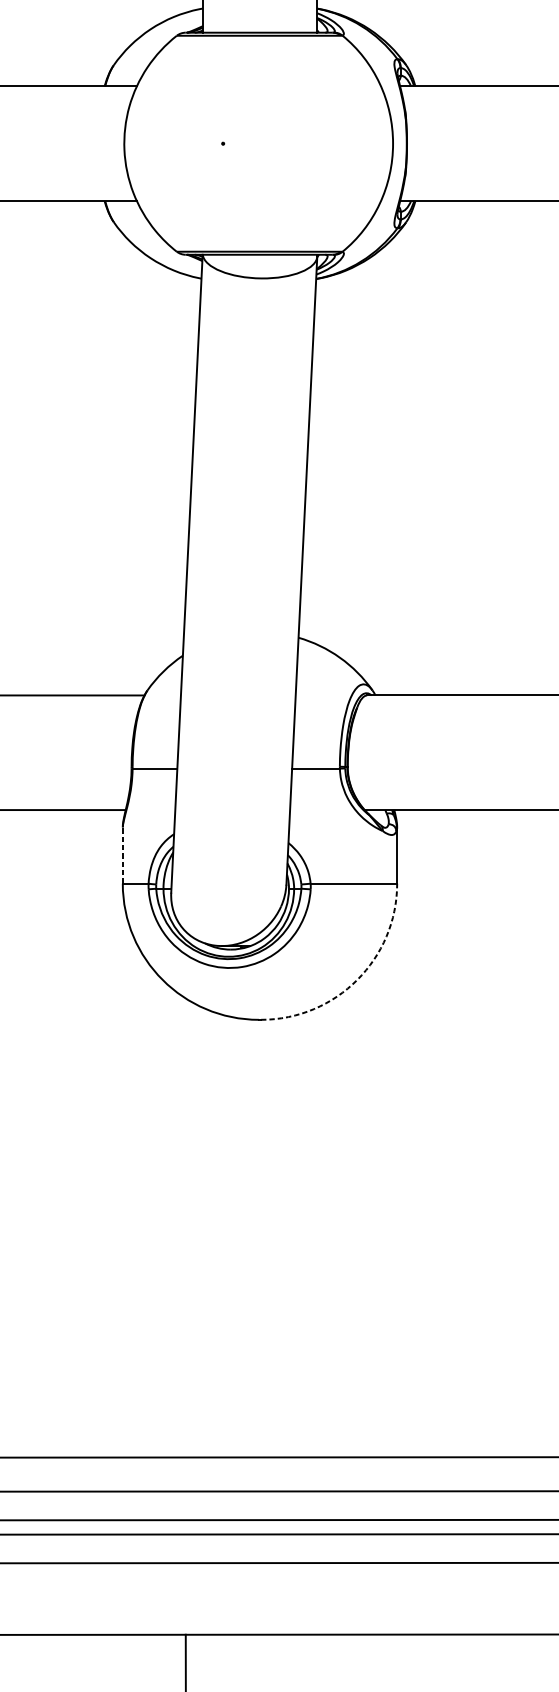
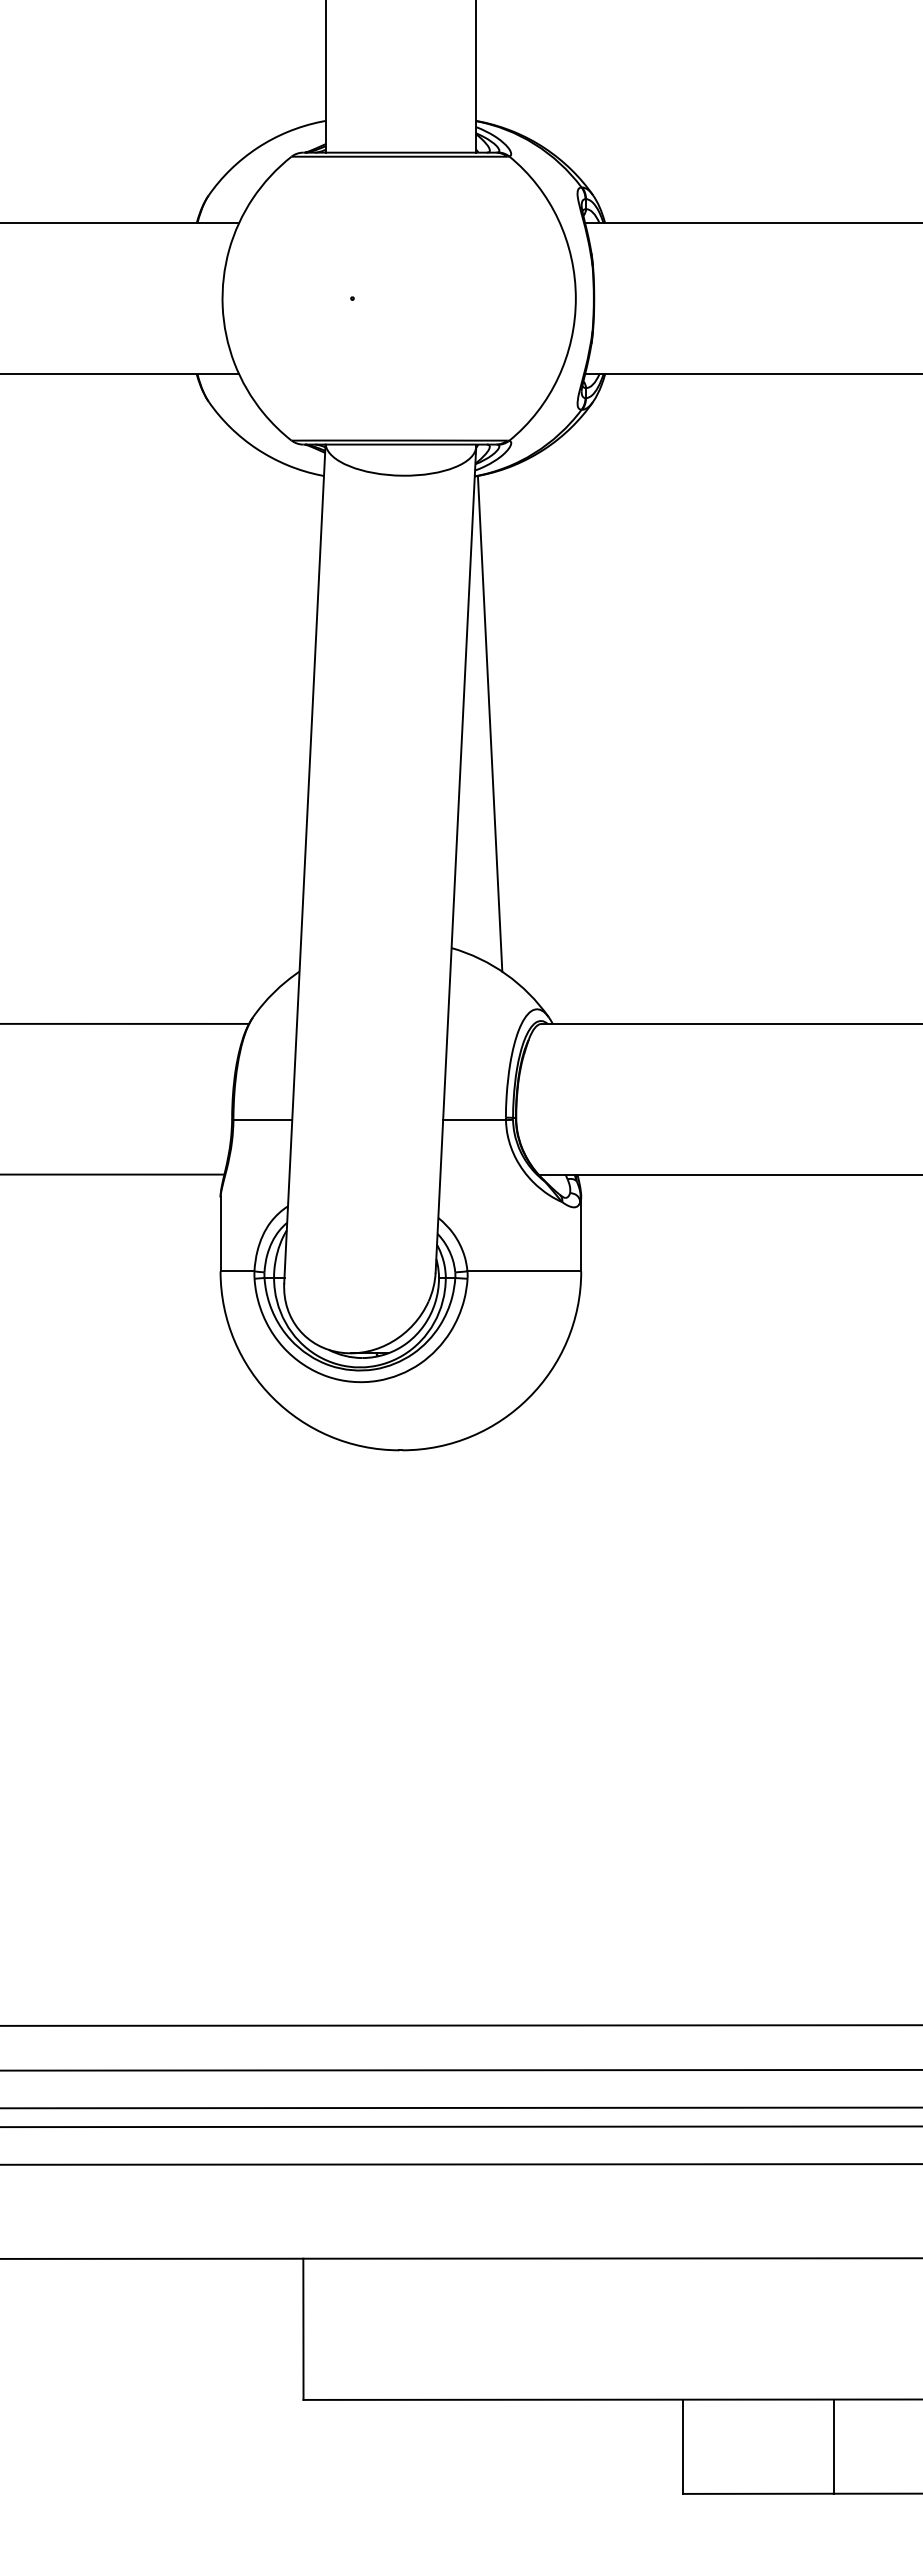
line: (327, 466) -> (489, 723), added
line: (122, 854) -> (220, 1233), dashed -> solid
arc: (357, 979) -> (528, 1397), dashed -> solid

